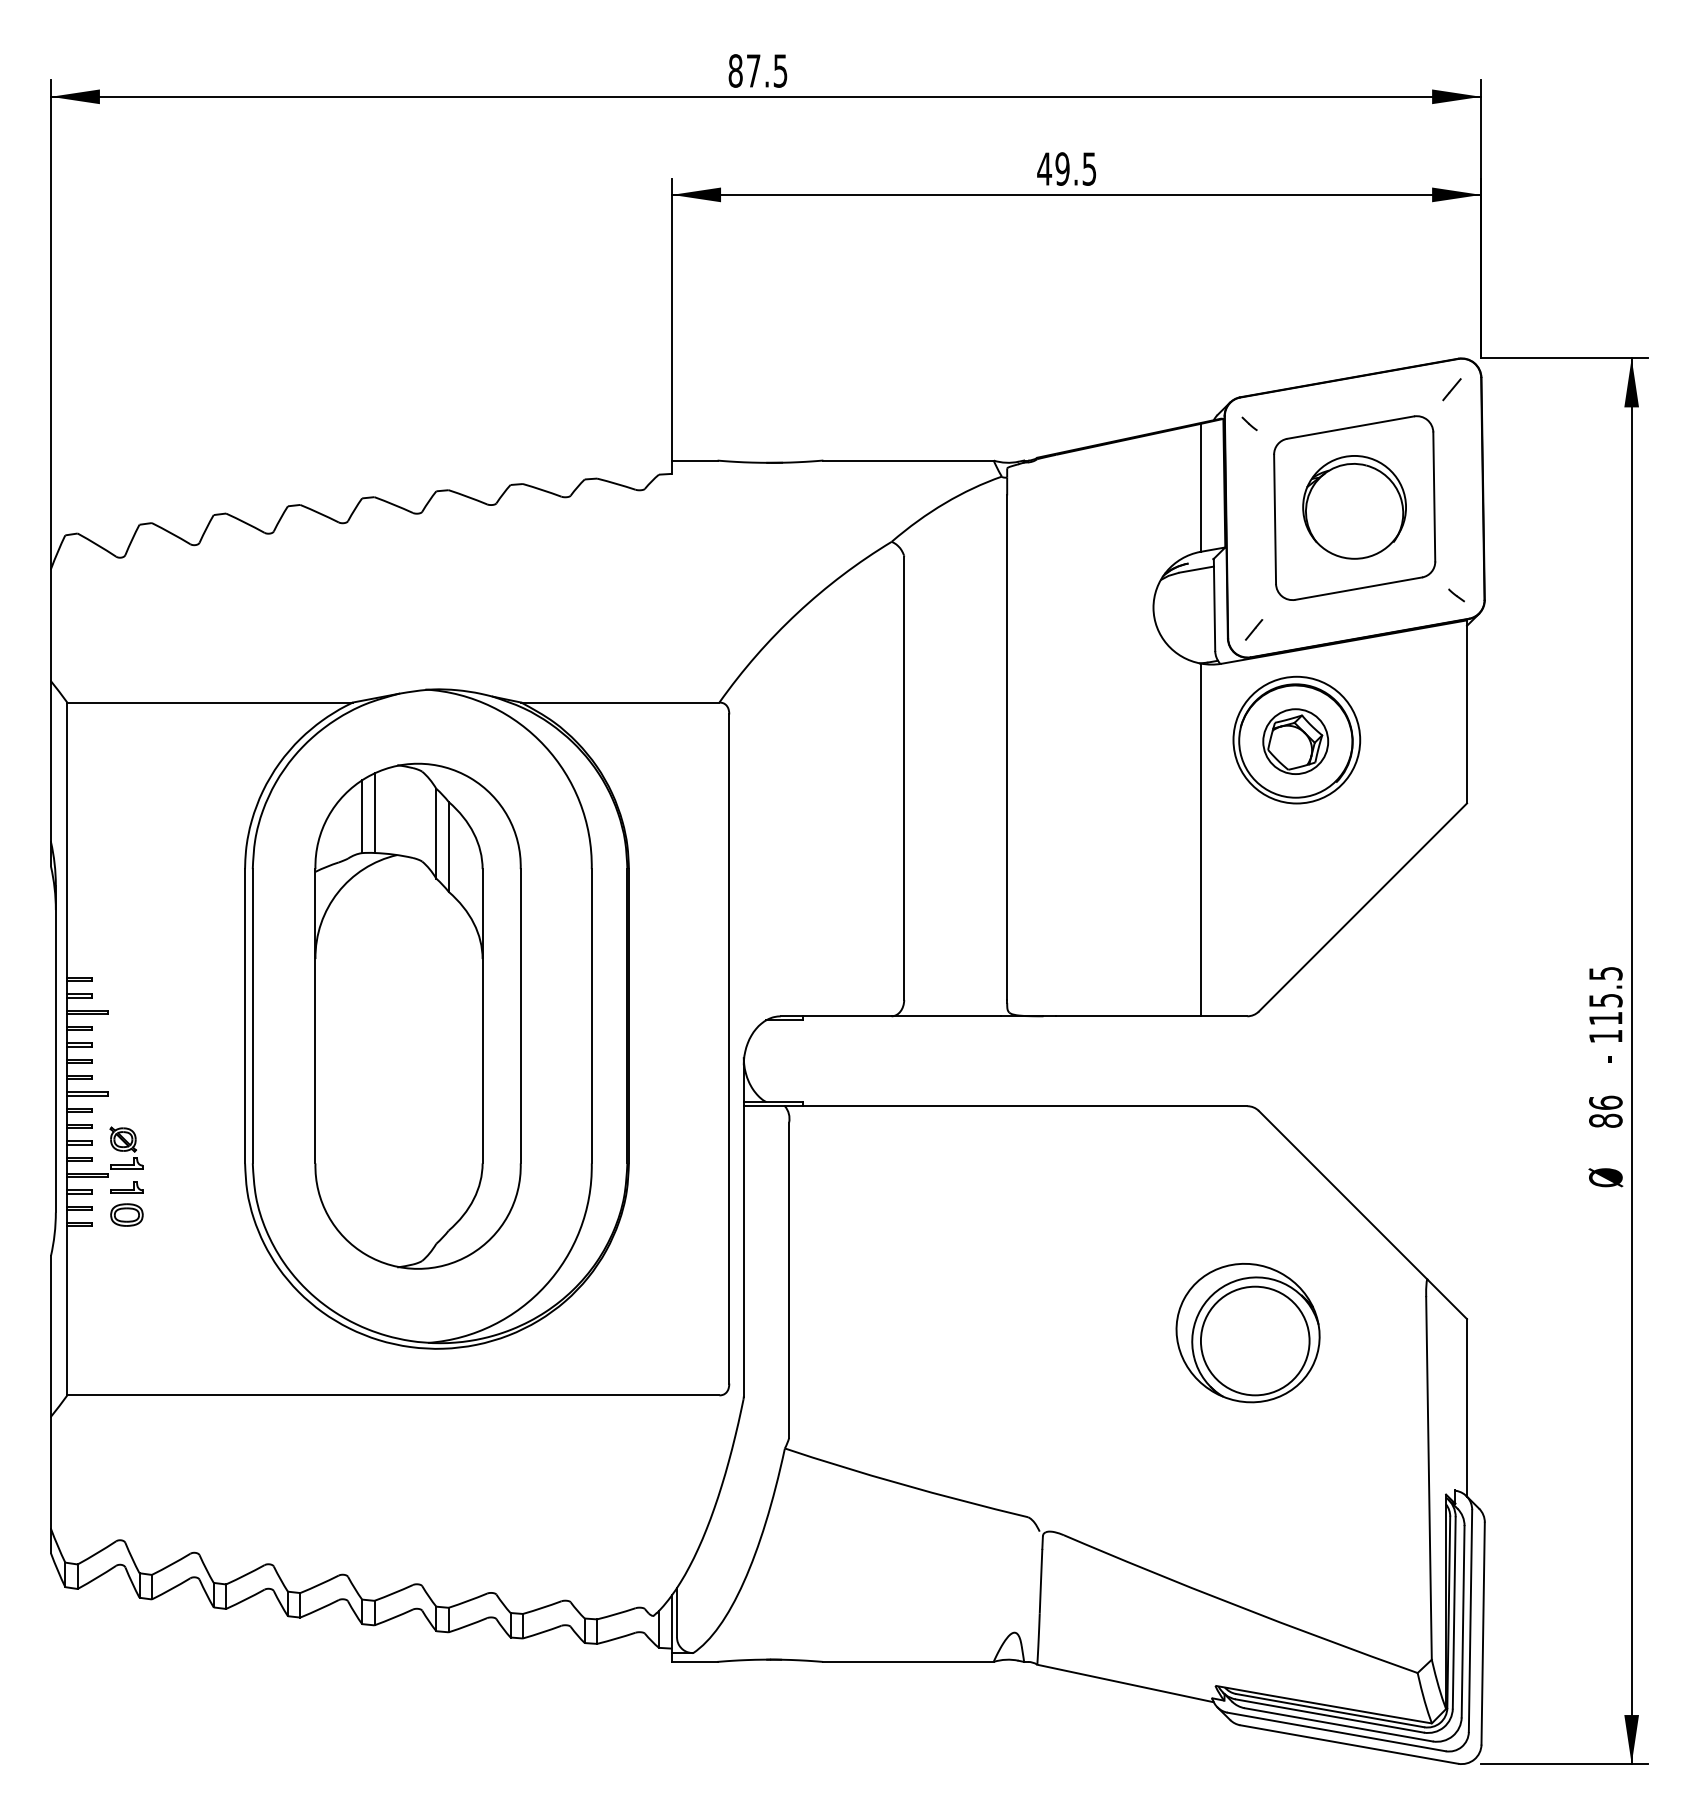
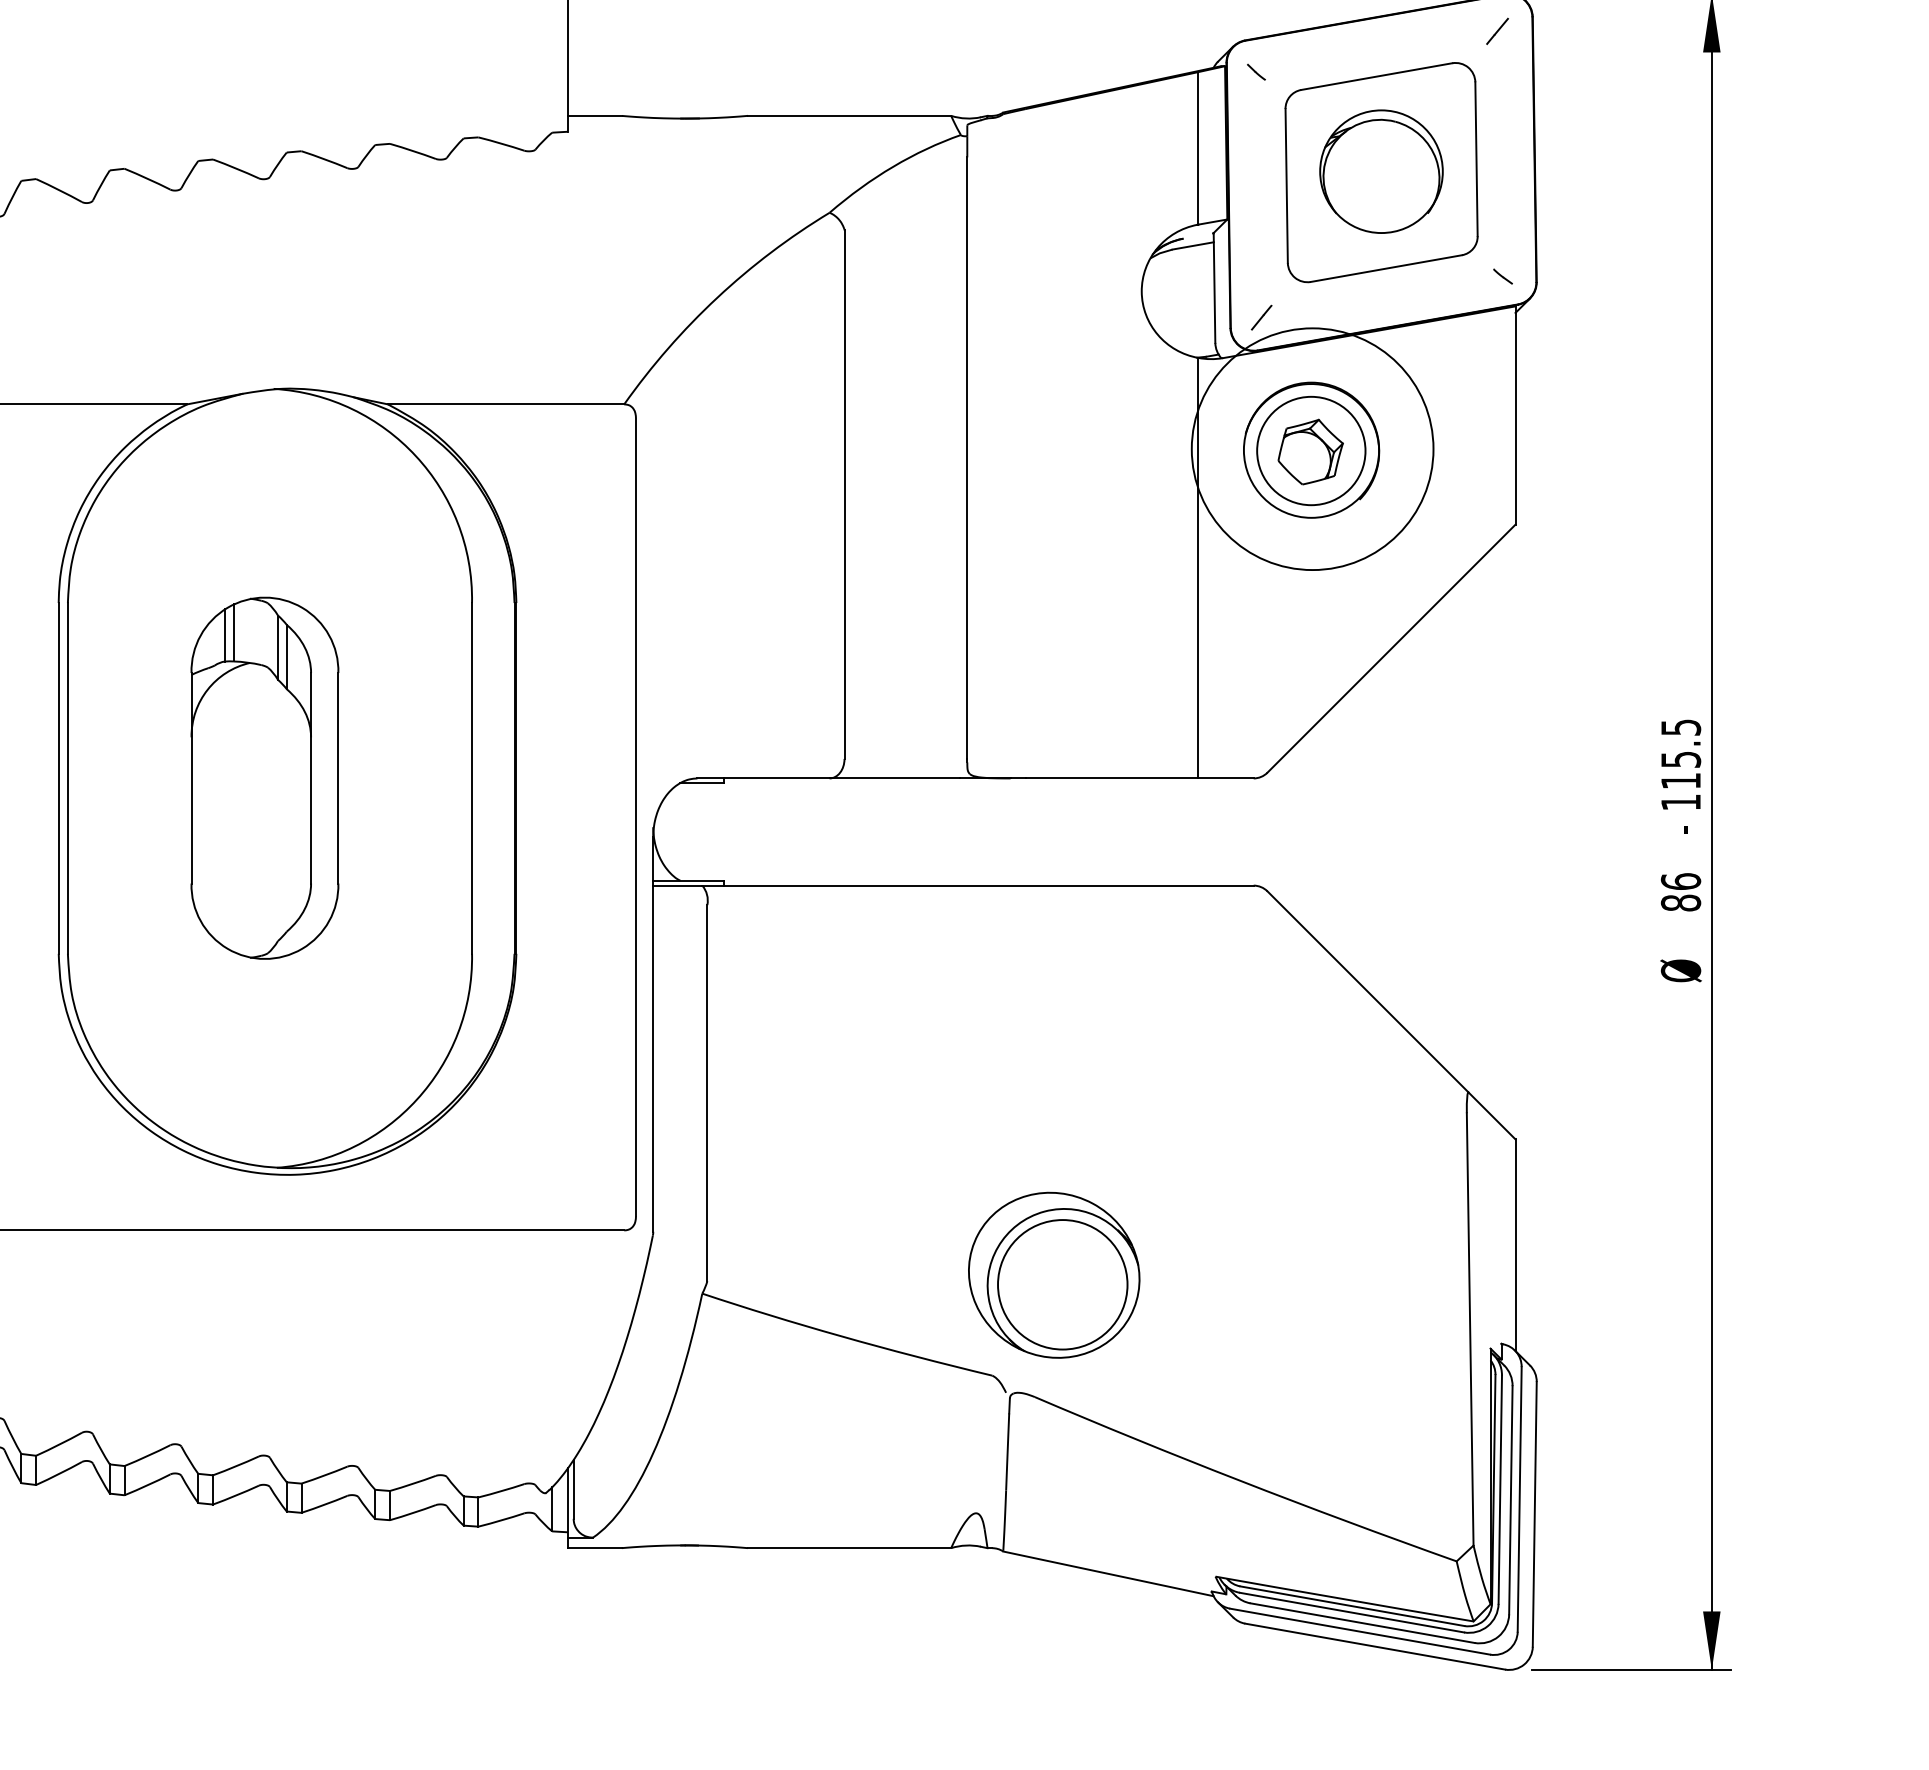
circle: (1296, 739) -> (1312, 448), size x1.6
circle: (1295, 741) -> (1311, 450), size x1.4
part: (417, 1015) -> (264, 777), size x0.6
part: (1247, 1333) -> (1053, 1275), moved

